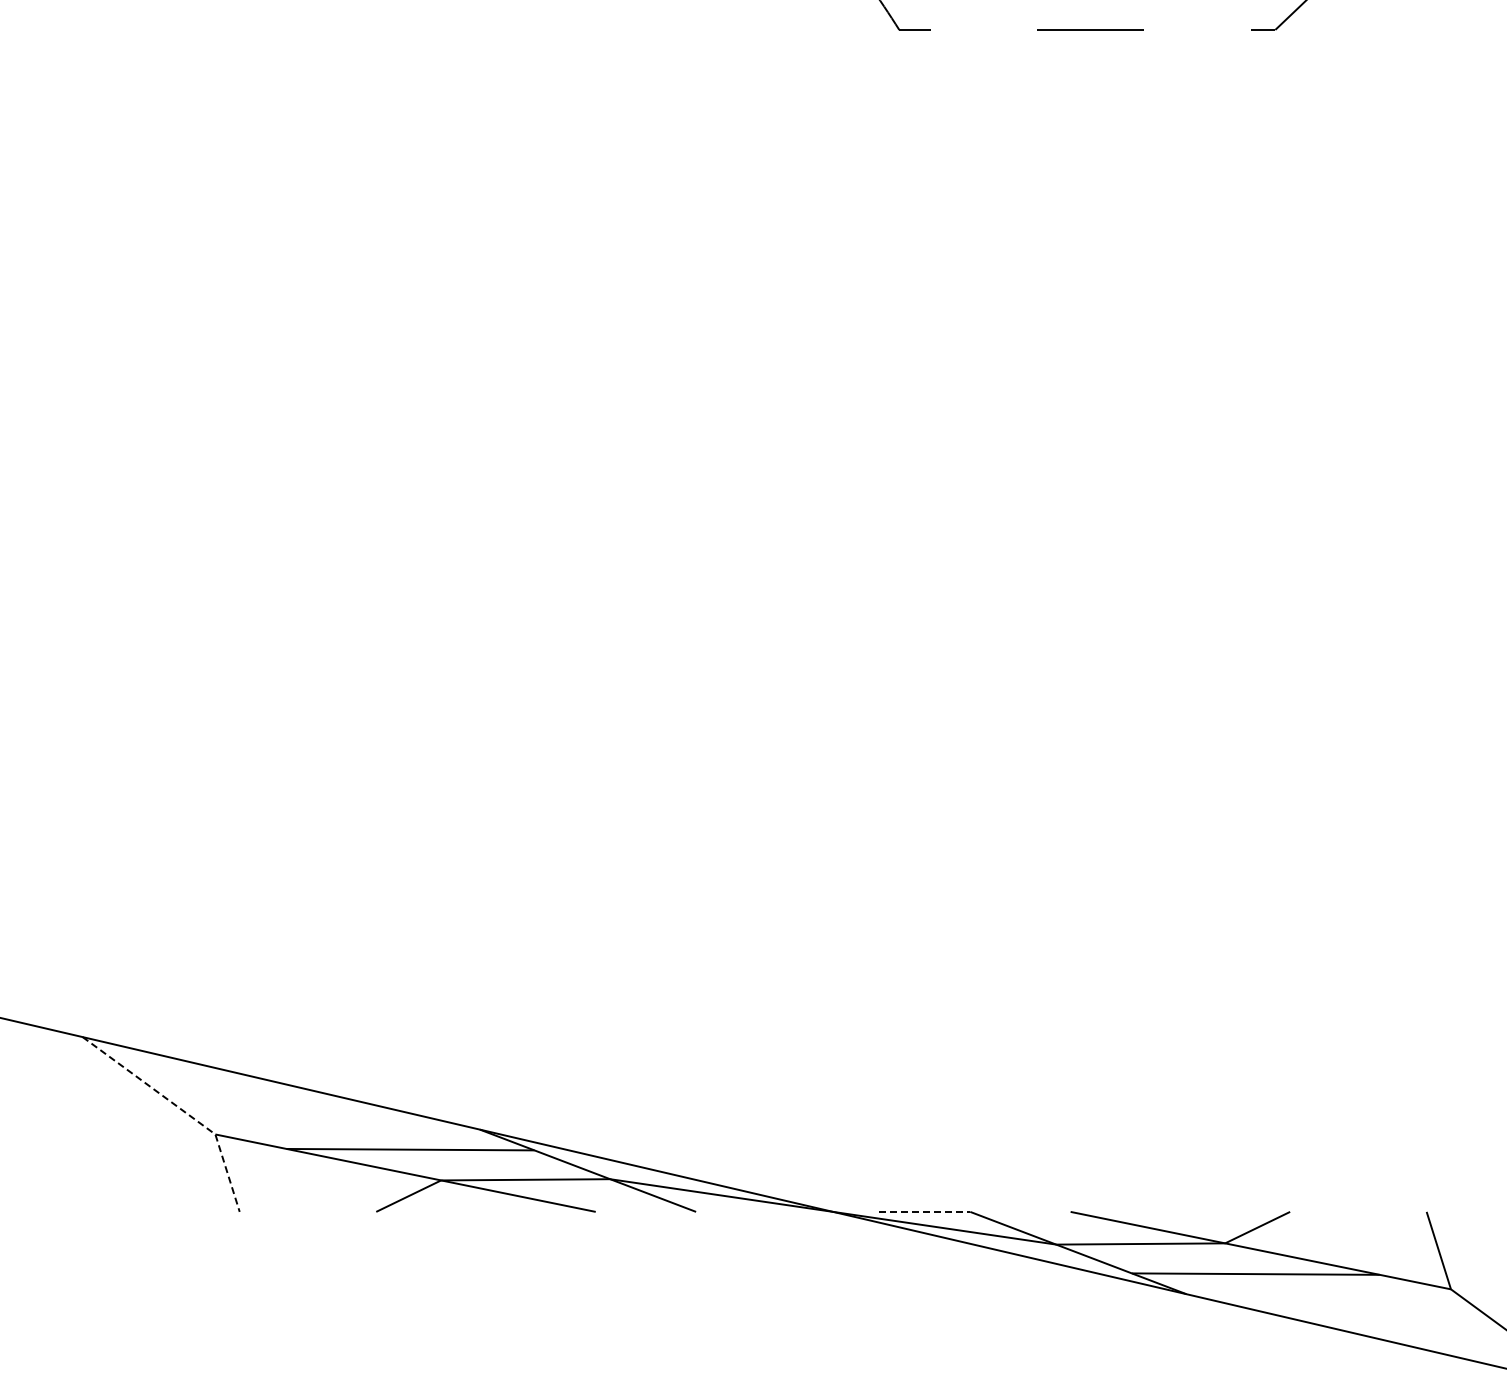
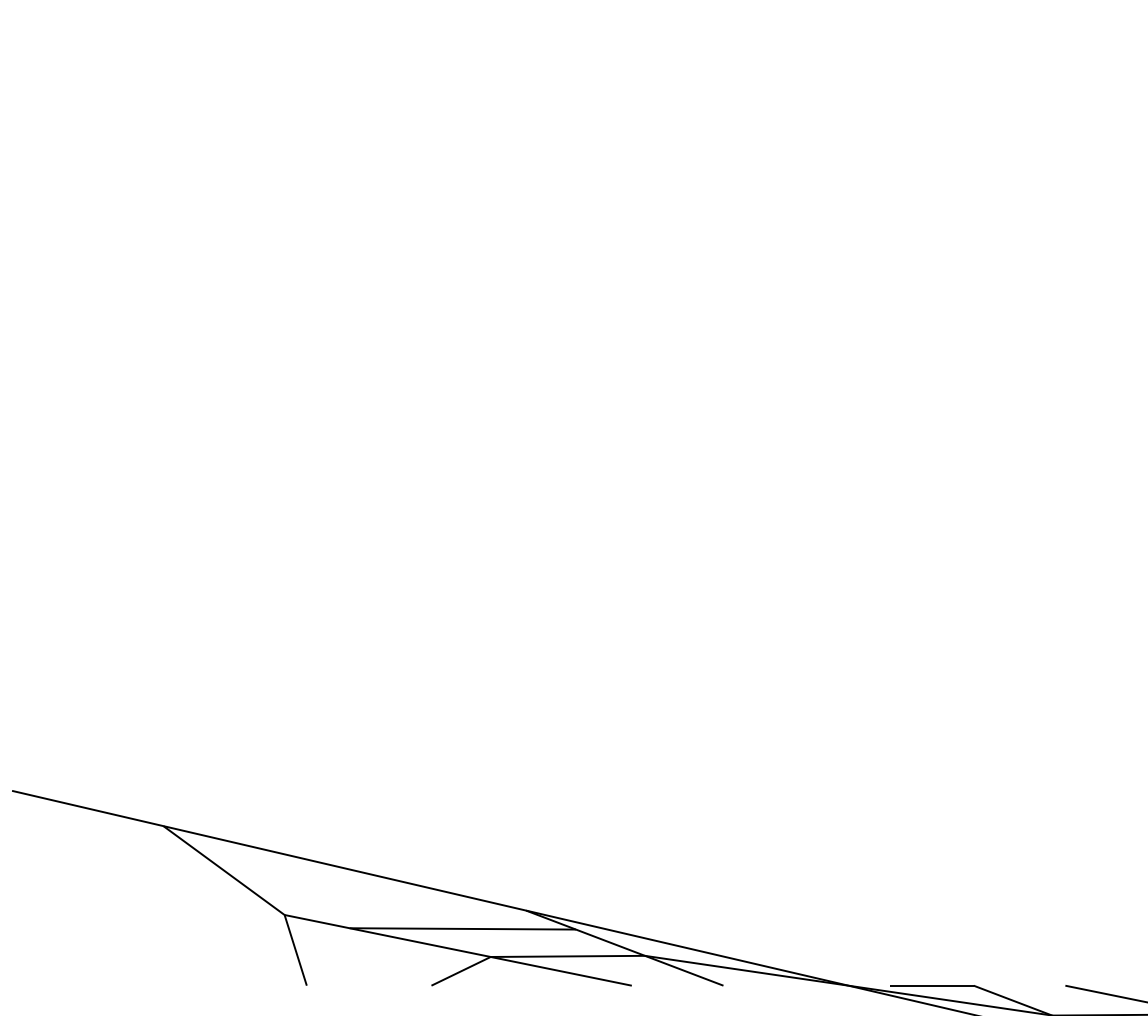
line: (182, 1110) -> (254, 893), dashed -> solid
line: (924, 1211) -> (931, 985), dashed -> solid

